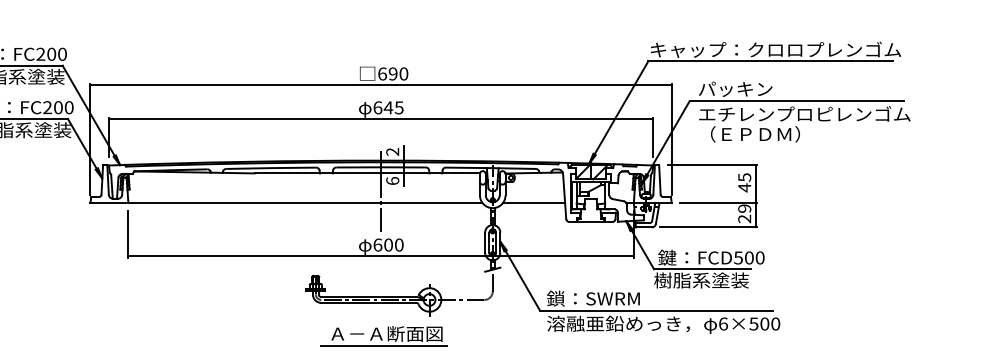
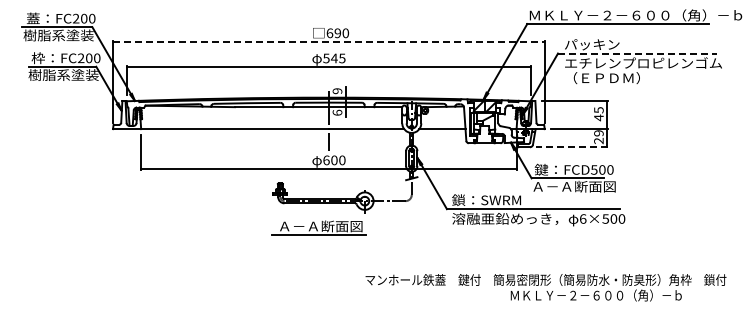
text: (793, 49) -> (635, 15), キャップ：クロロプレンゴム -> ＭＫＬＹ－２－６００（角）－ｂ
line: (380, 85) -> (328, 41), solid -> dashed
line: (796, 101) -> (637, 53), solid -> dashed
text: (377, 107) -> (326, 58), 645 -> 545
text: (392, 152) -> (337, 91), 2 -> 9
line: (707, 227) -> (571, 147), solid -> dashed
text: (710, 280) -> (573, 186), 樹脂系塗装 -> Ａ－Ａ断面図
part: (383, 335) -> (318, 227), moved

